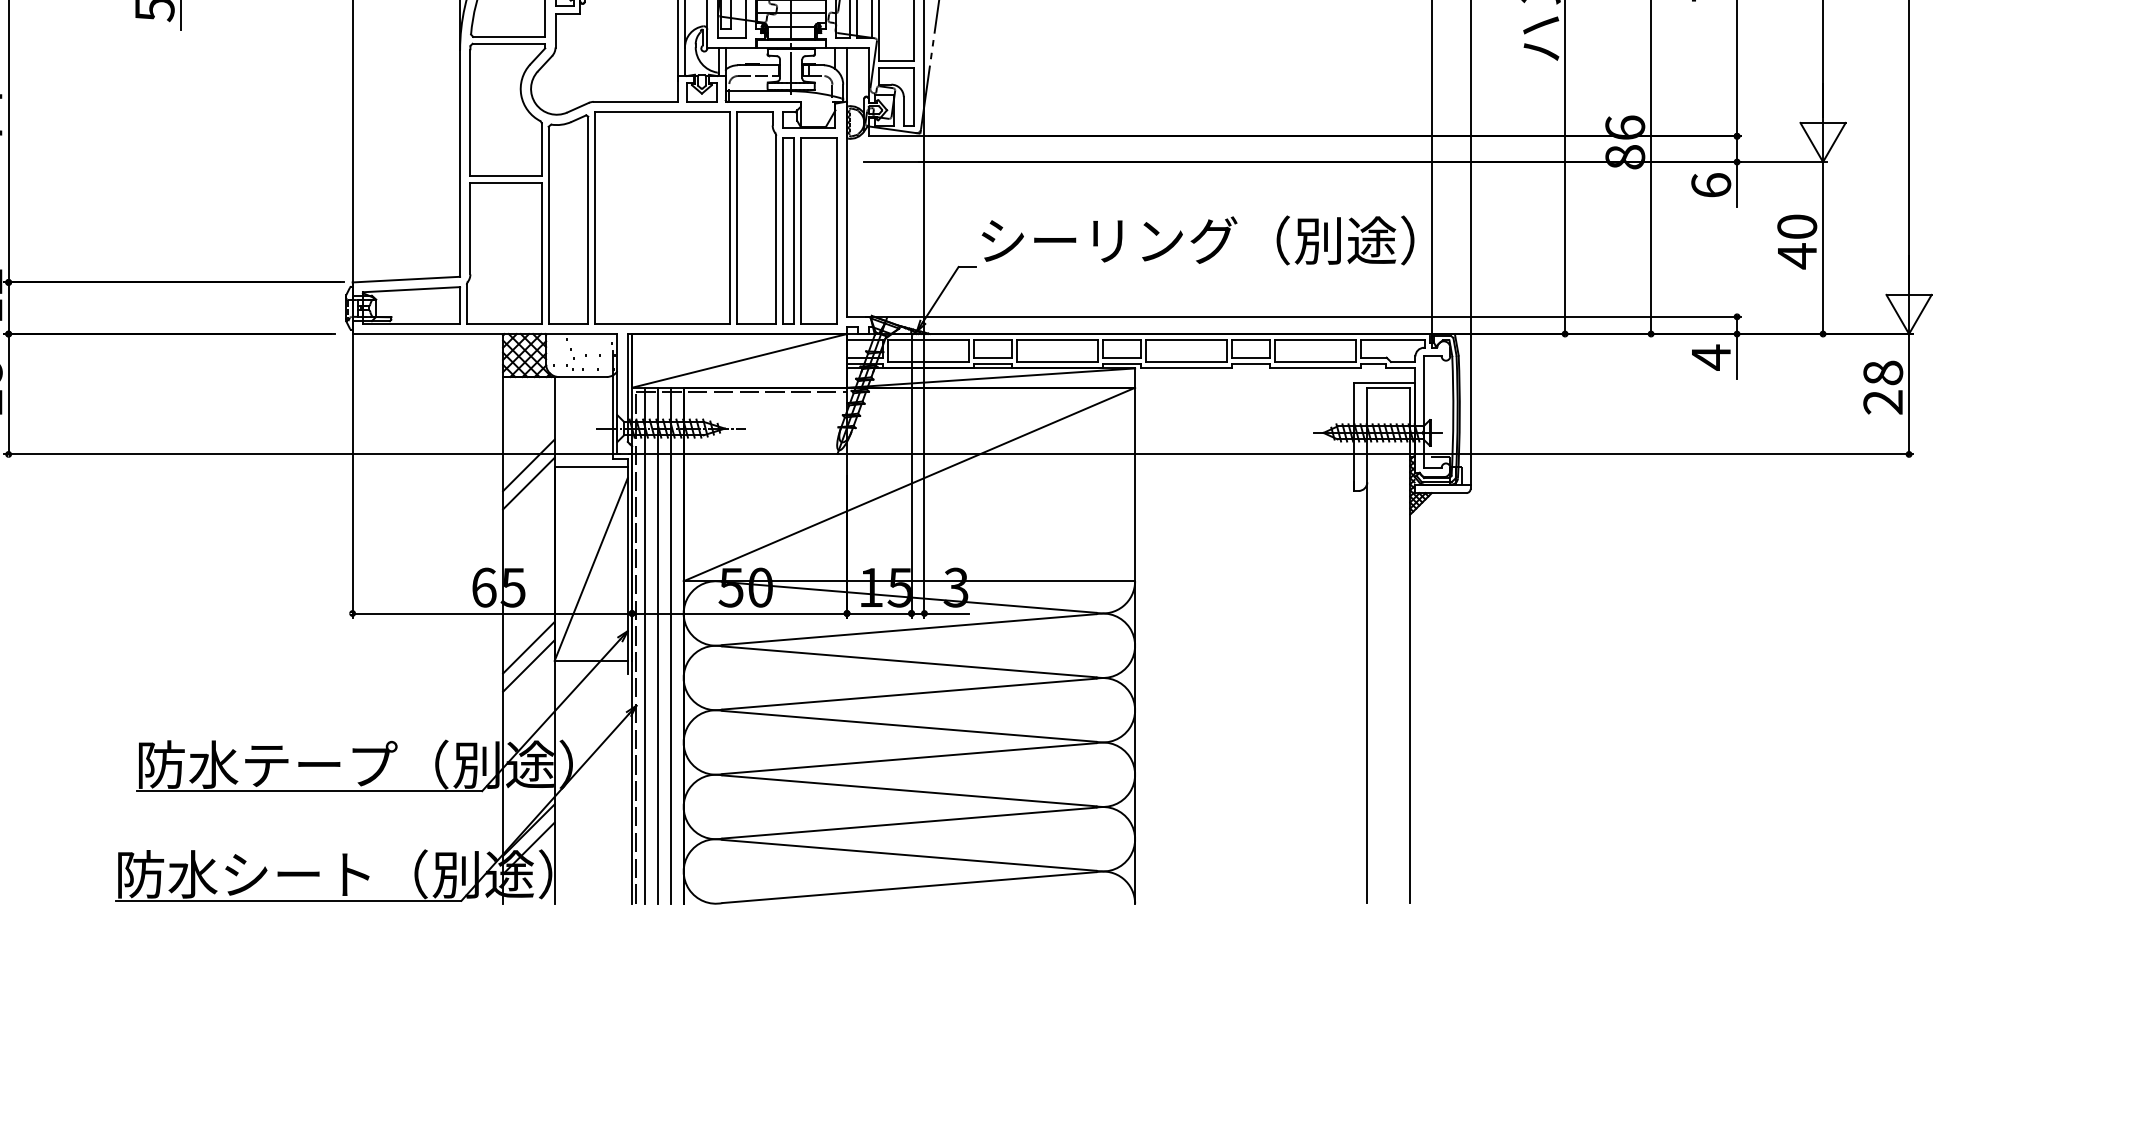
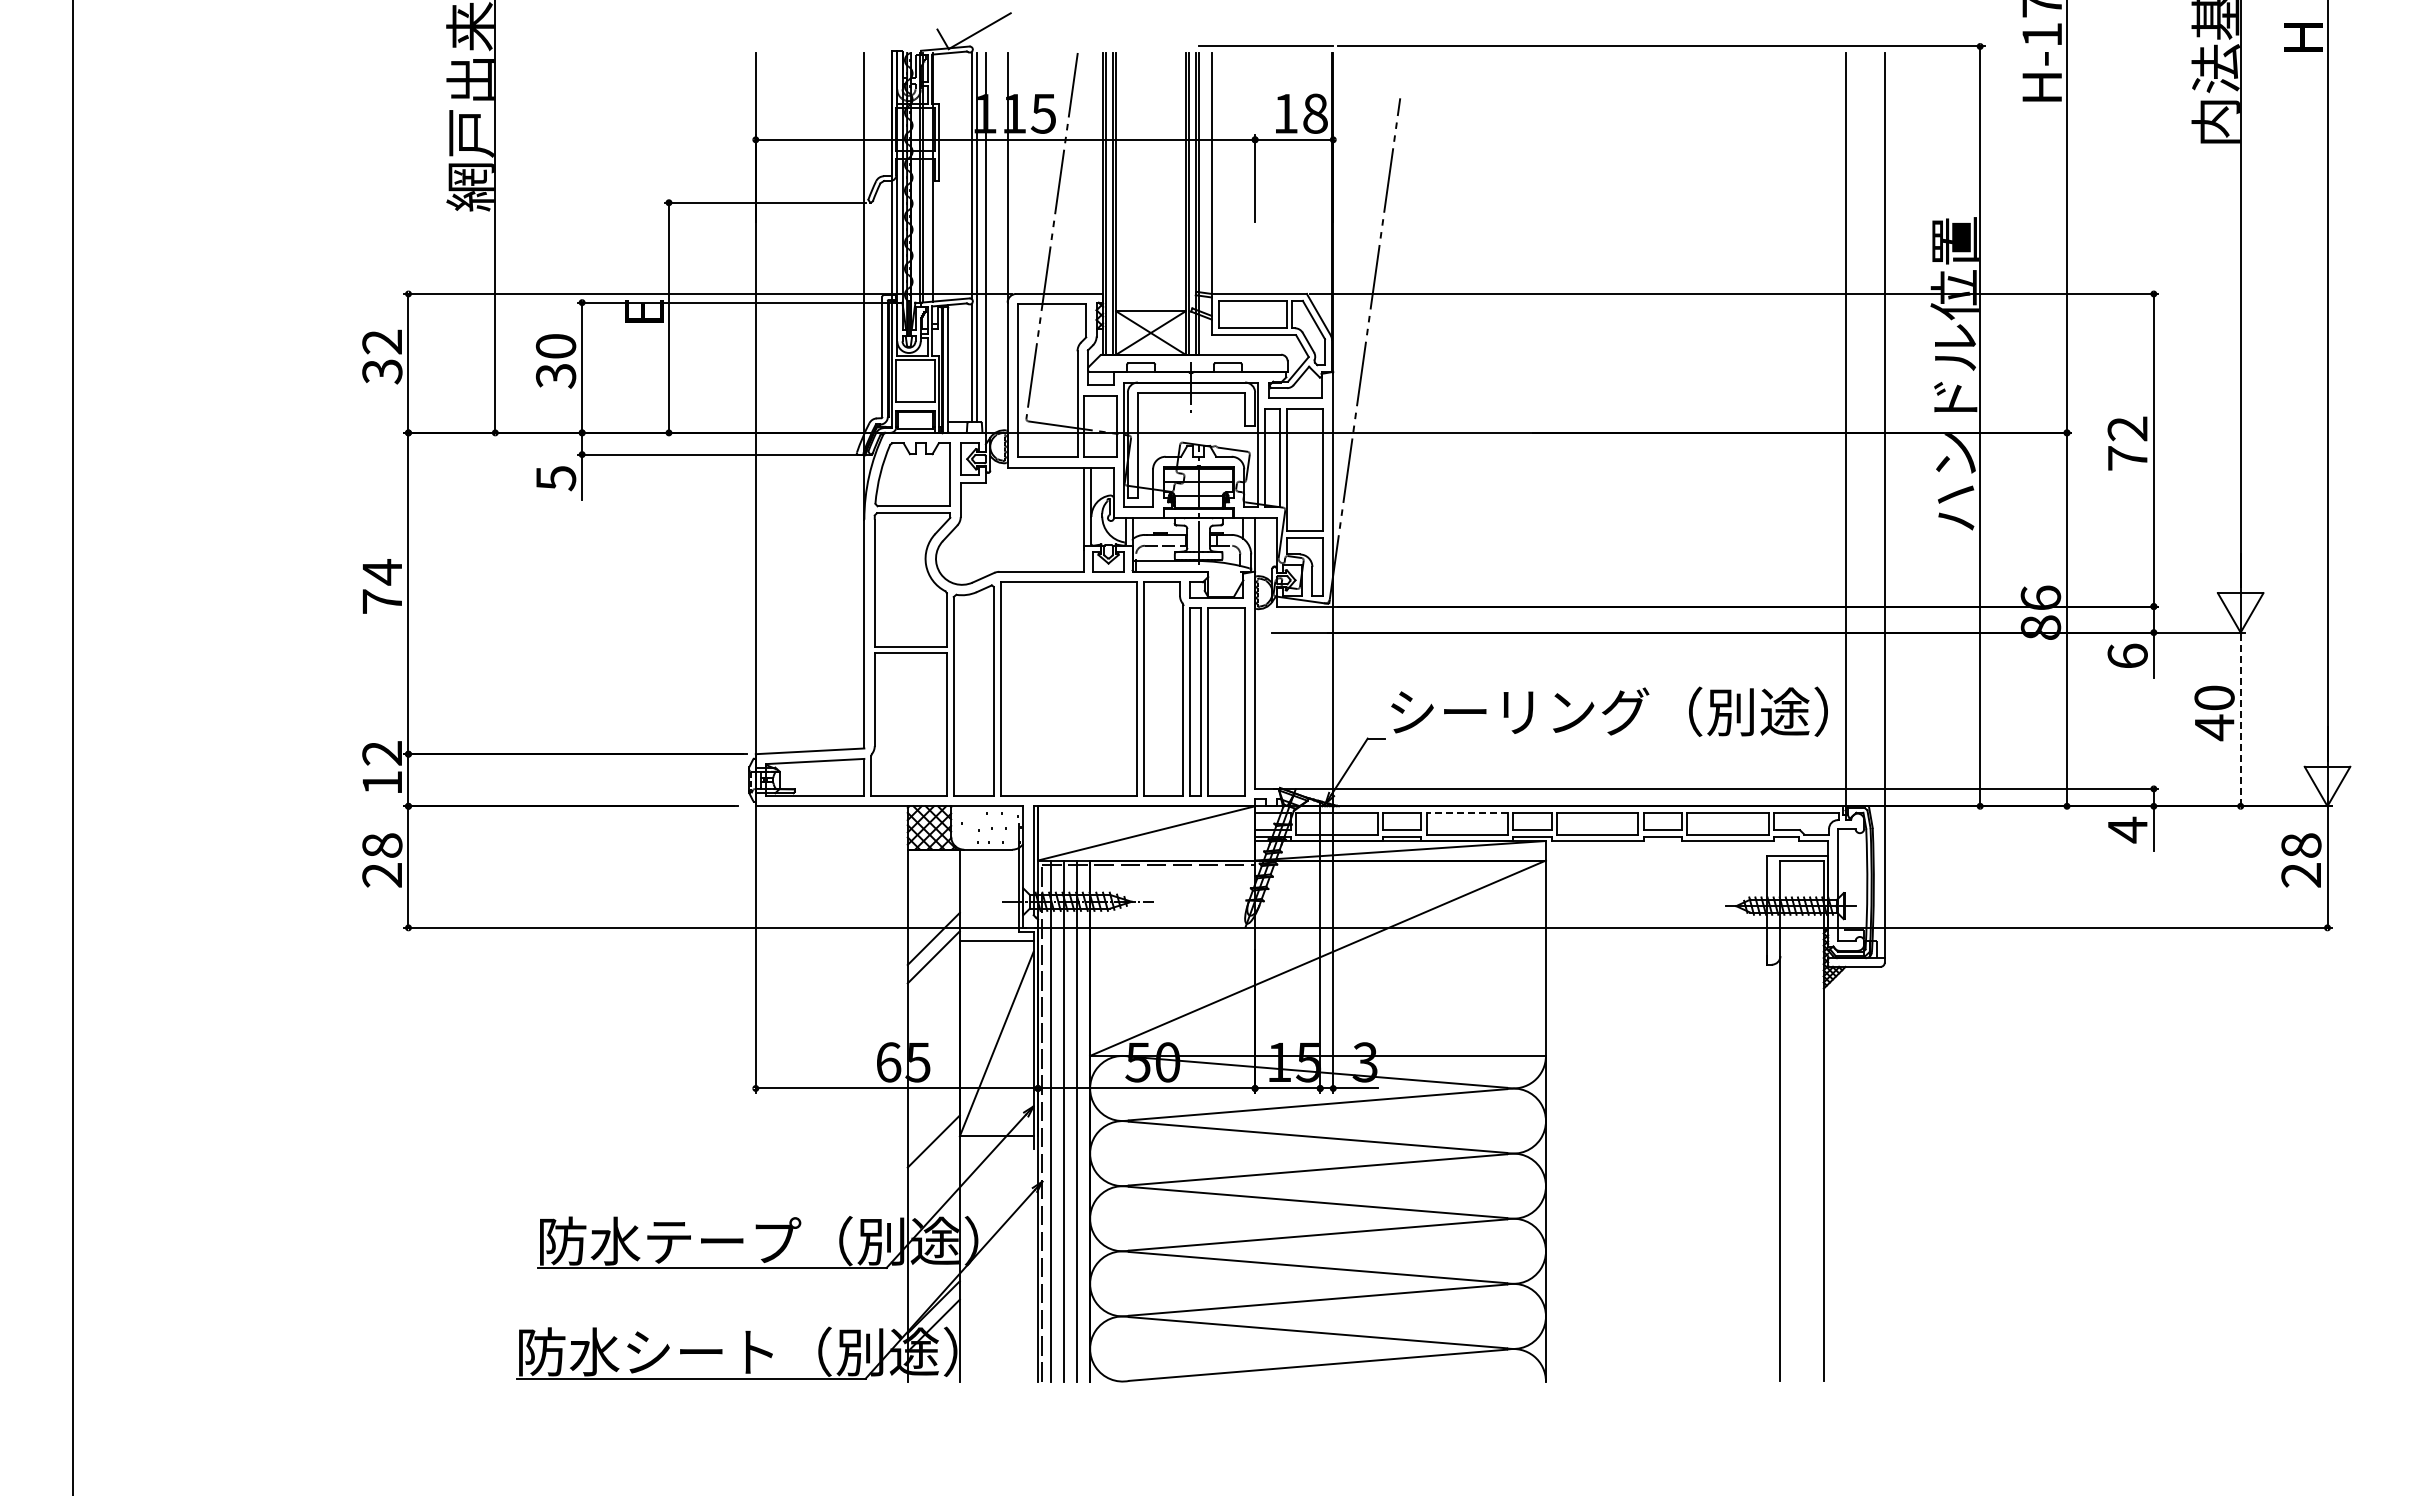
line: (1822, 248) -> (2240, 719), solid -> dashed
line: (1057, 340) -> (1467, 812), solid -> dashed
line: (528, 648) -> (933, 1123), removed

